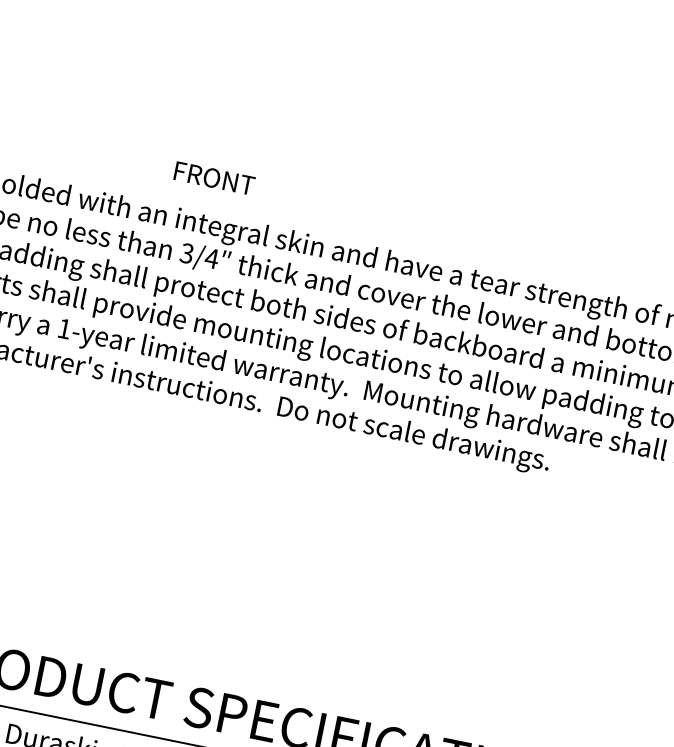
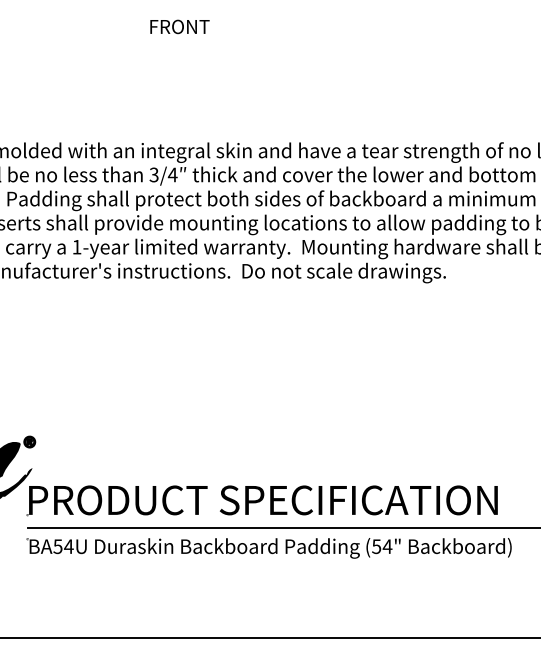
text: (214, 177) -> (179, 26), moved

